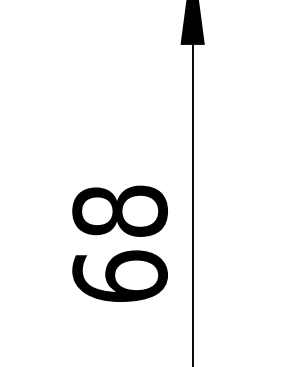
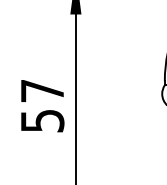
text: (120, 242) -> (42, 105), 68 -> 57

